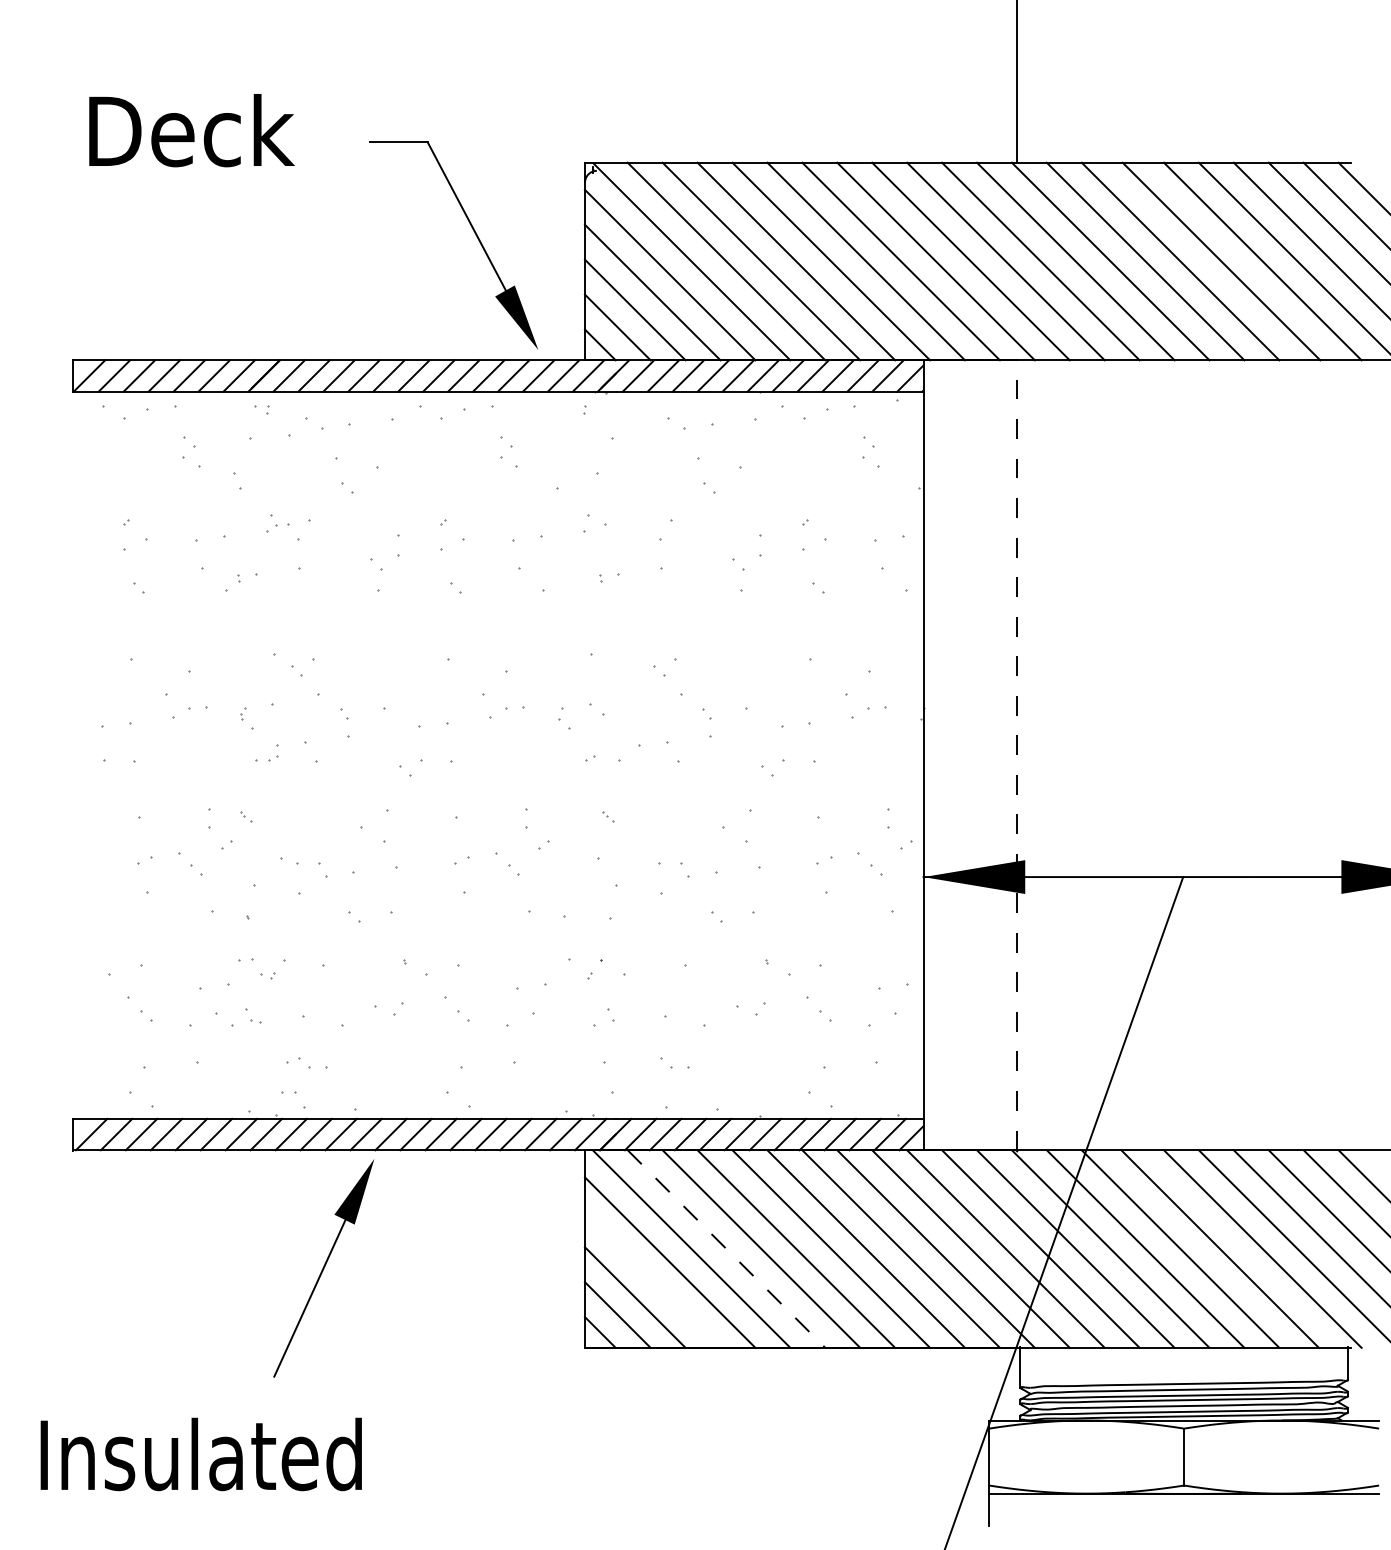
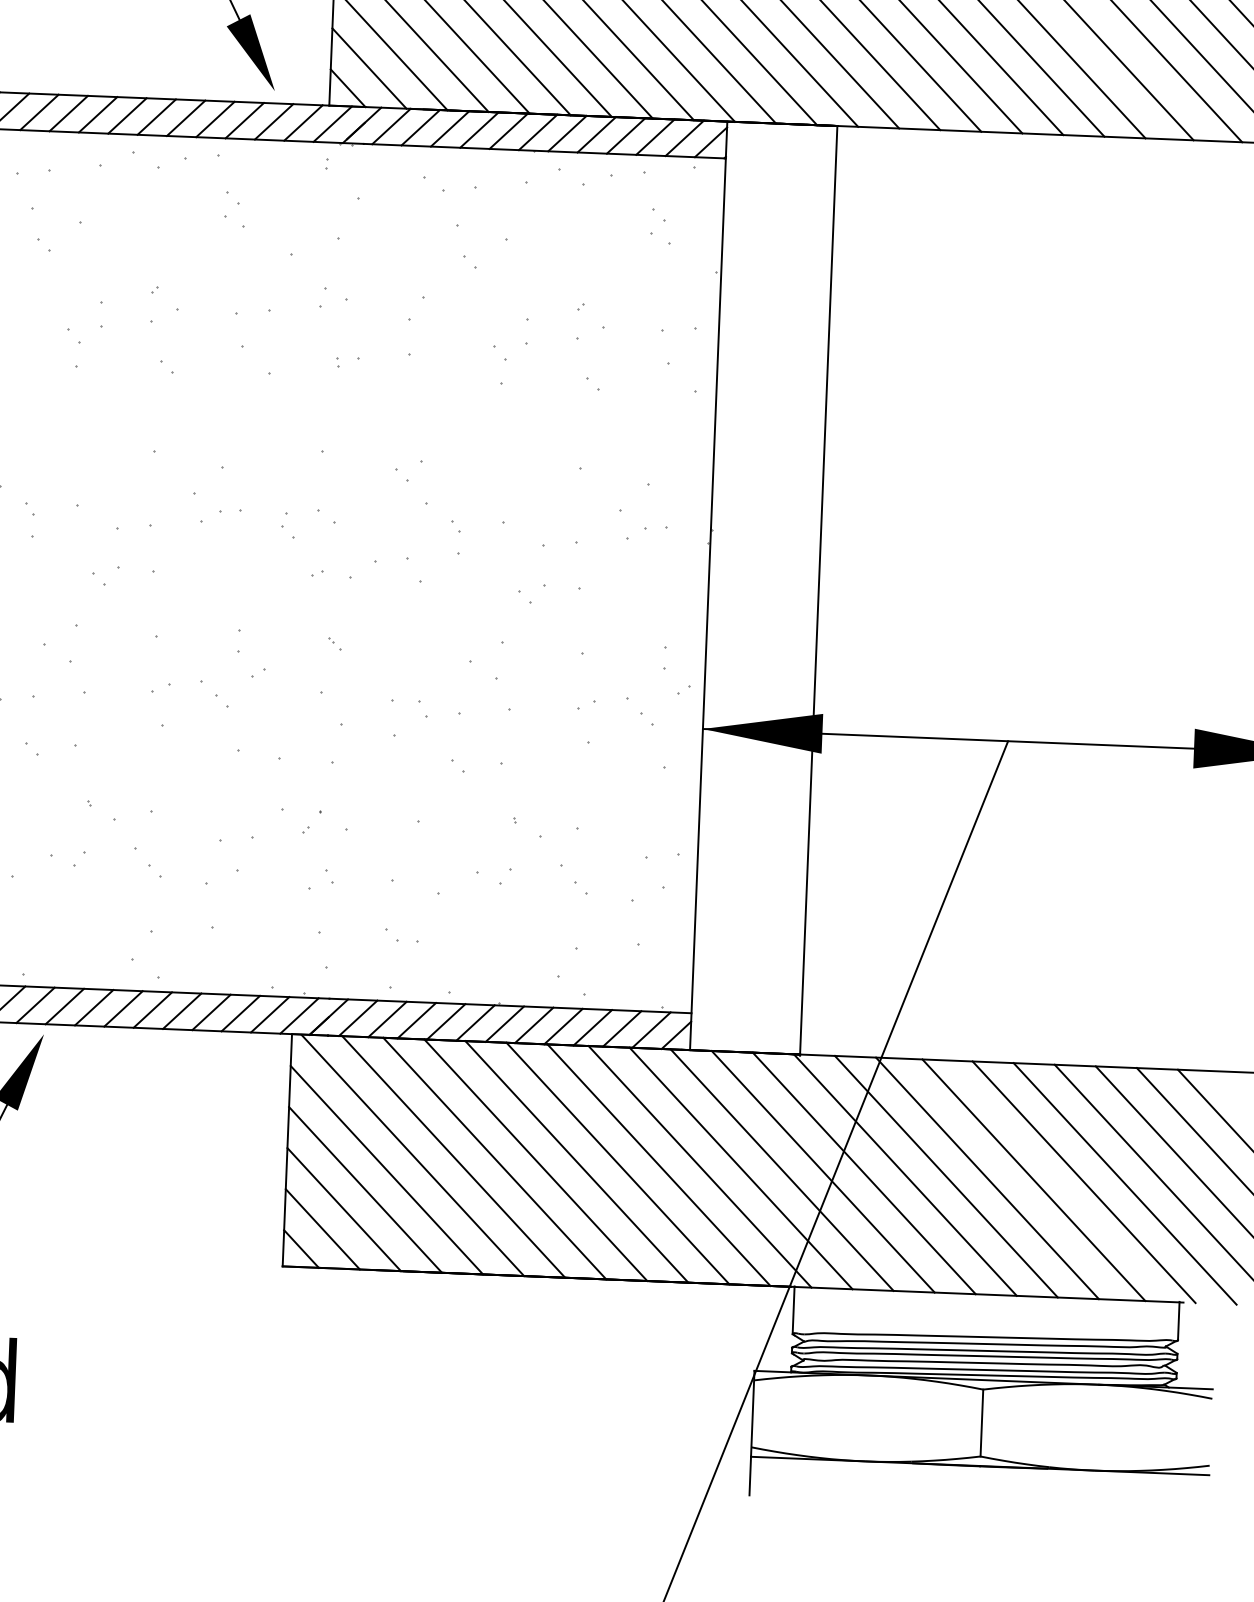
line: (1017, 755) -> (819, 590), dashed -> solid
line: (726, 1249) -> (453, 1157), dashed -> solid
line: (652, 1279) -> (365, 1189), added

